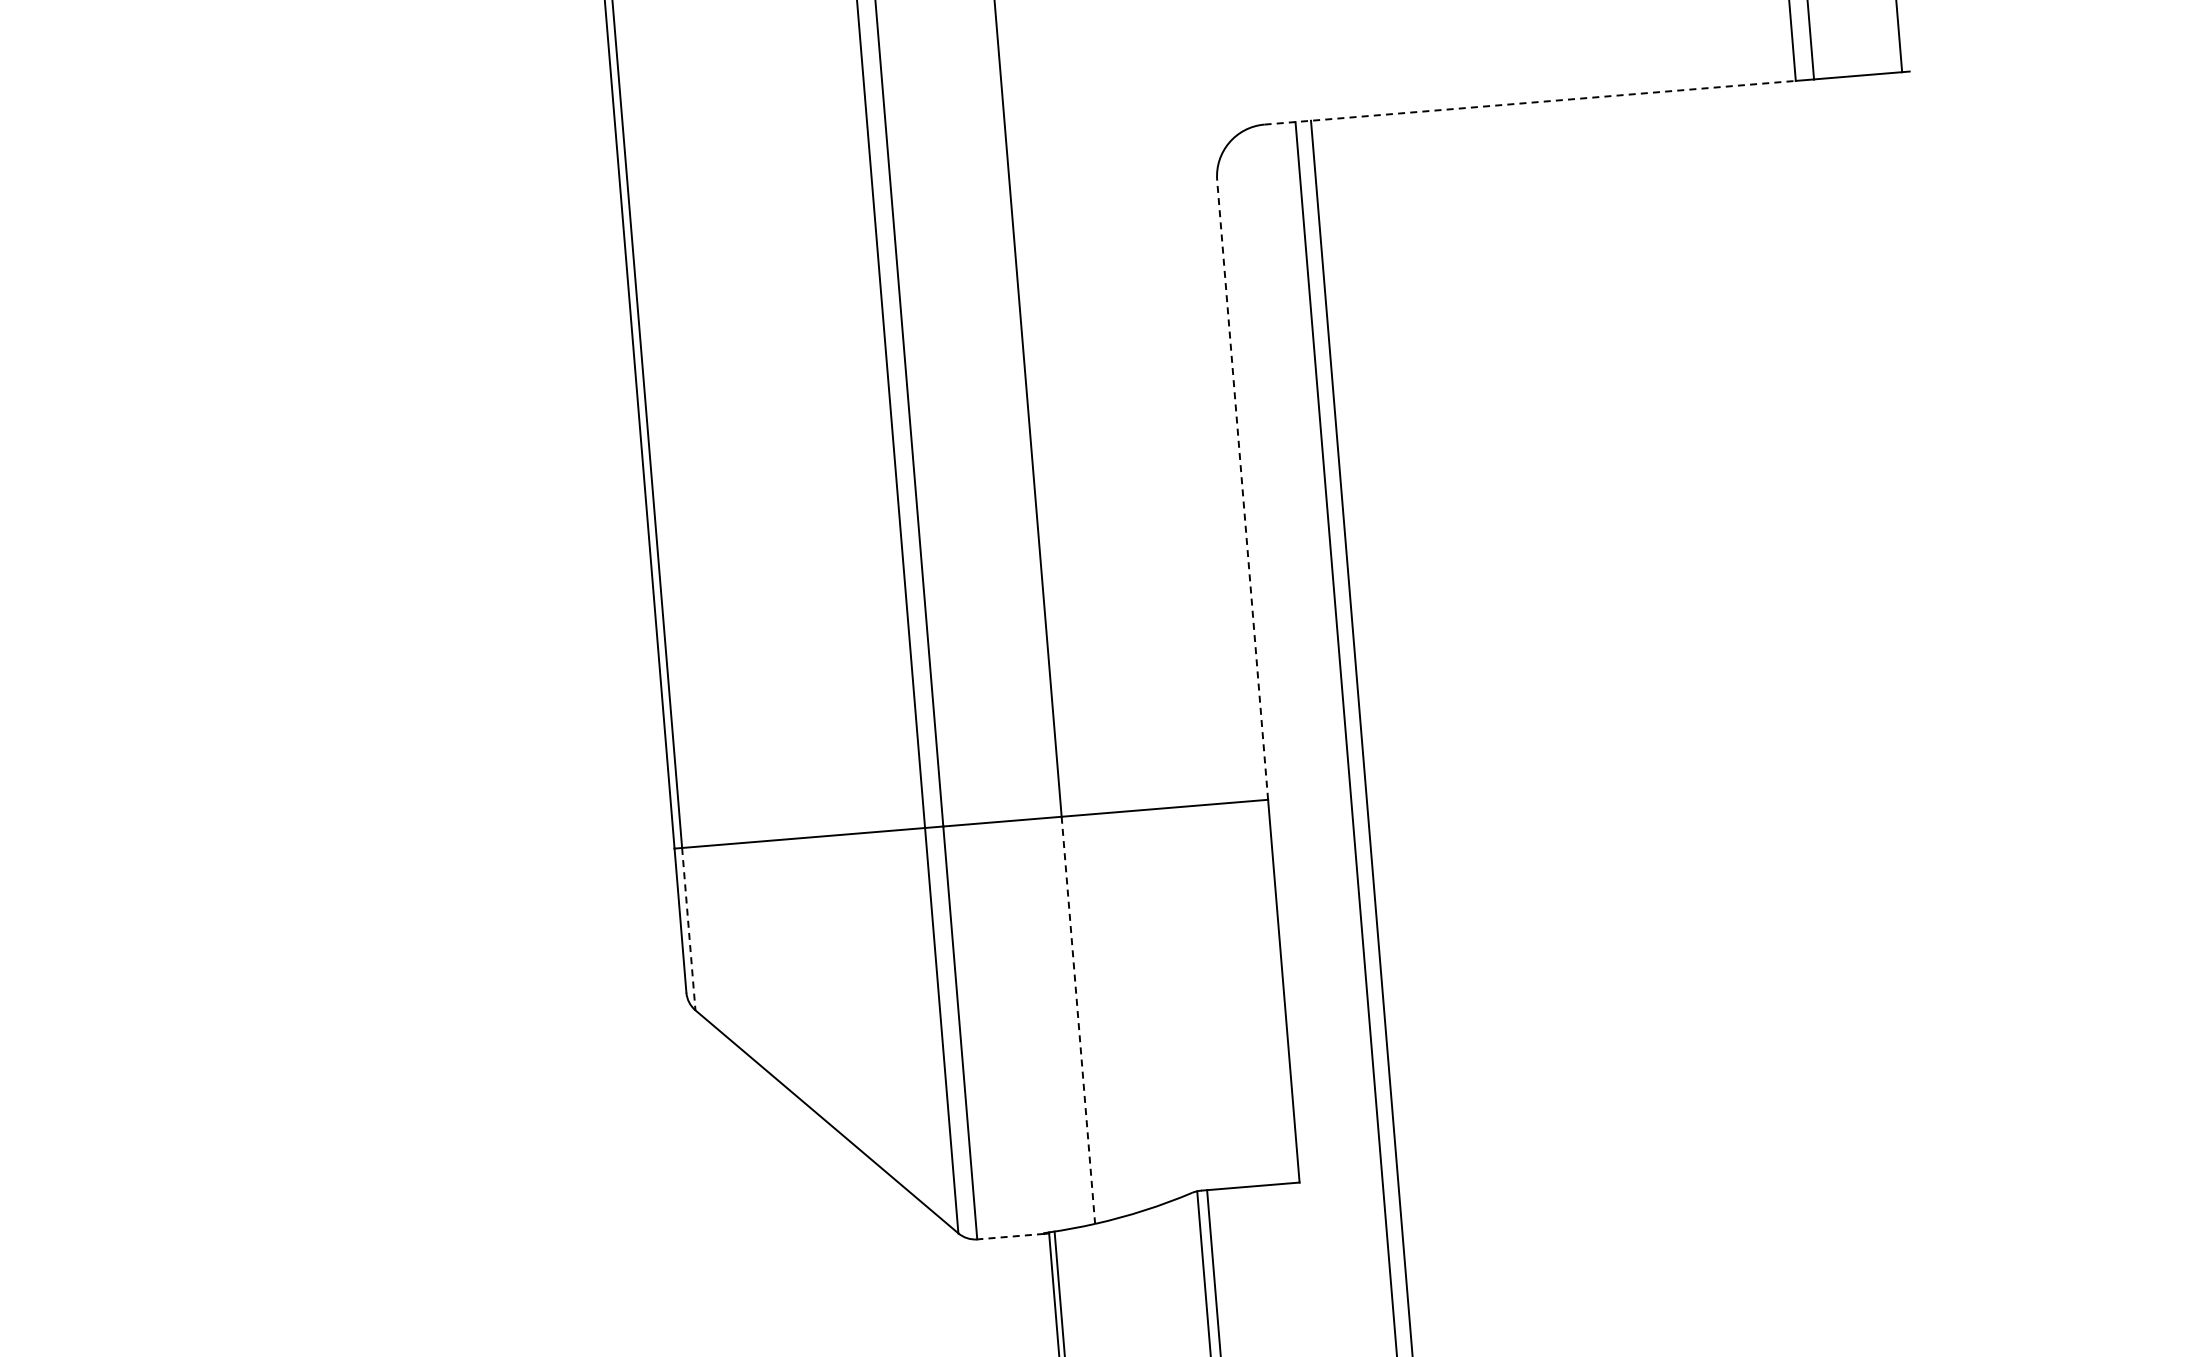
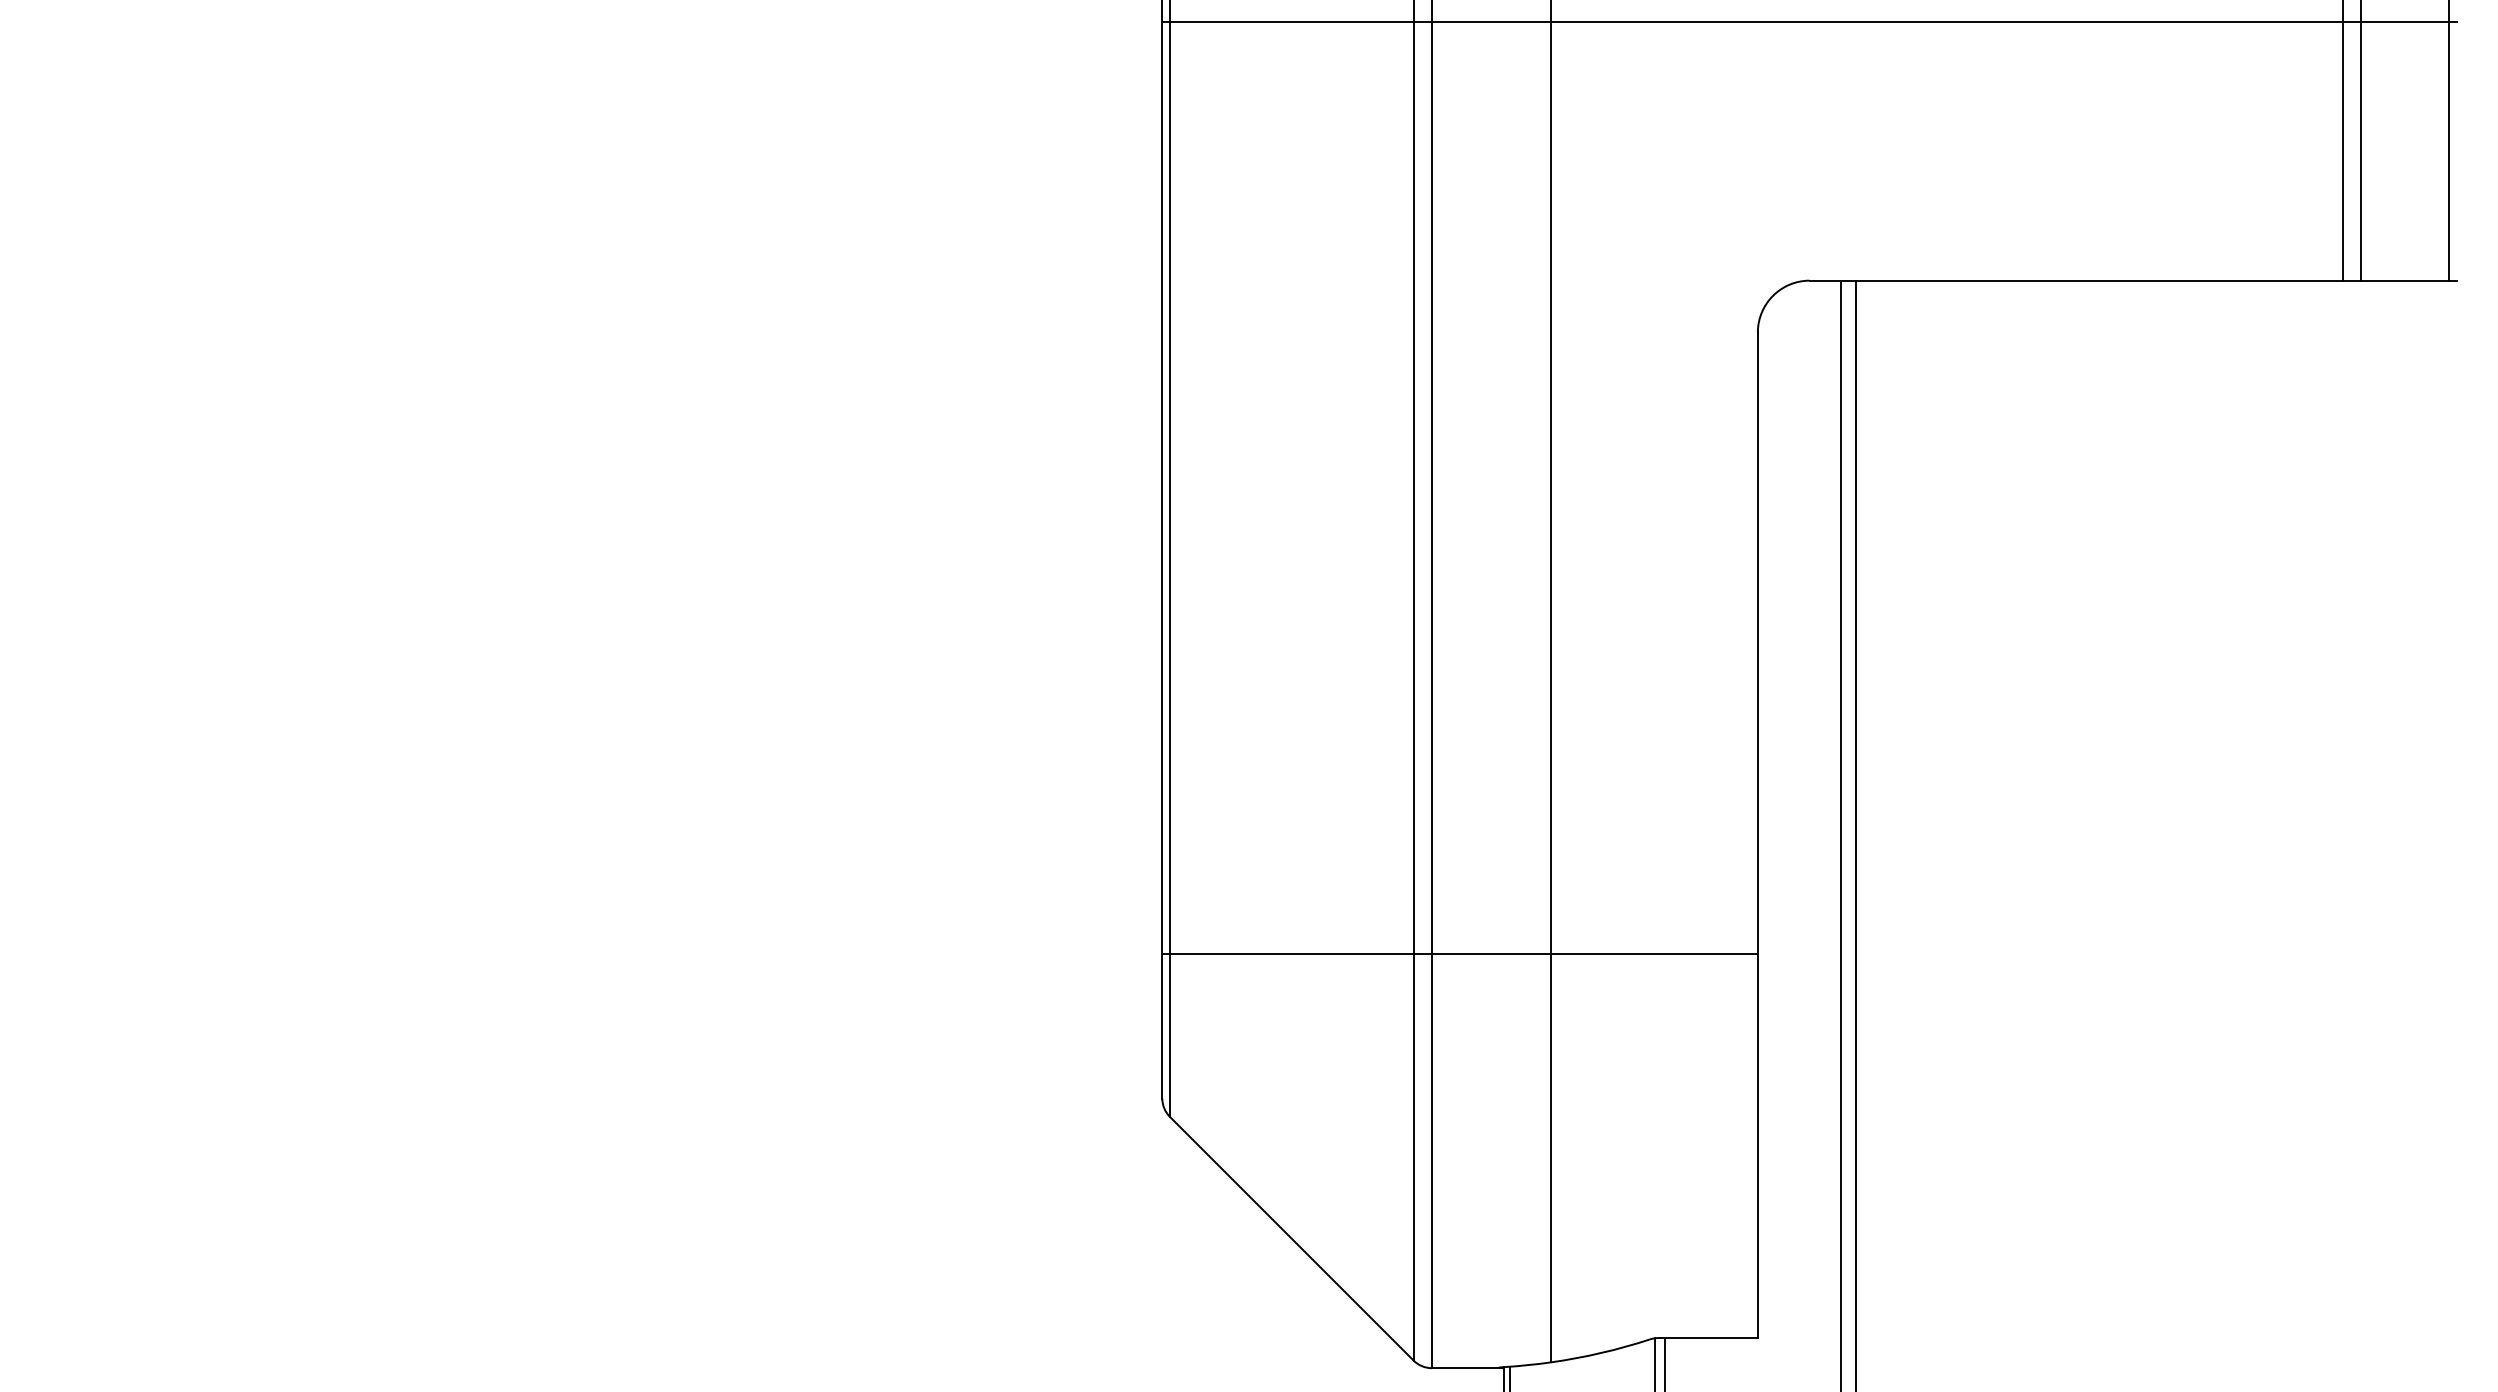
line: (1530, 102) -> (2076, 280), dashed -> solid
line: (1242, 490) -> (1757, 643), dashed -> solid
line: (688, 929) -> (1169, 1035), dashed -> solid
line: (1078, 1020) -> (1550, 1158), dashed -> solid
line: (1009, 1237) -> (1464, 1368), dashed -> solid

